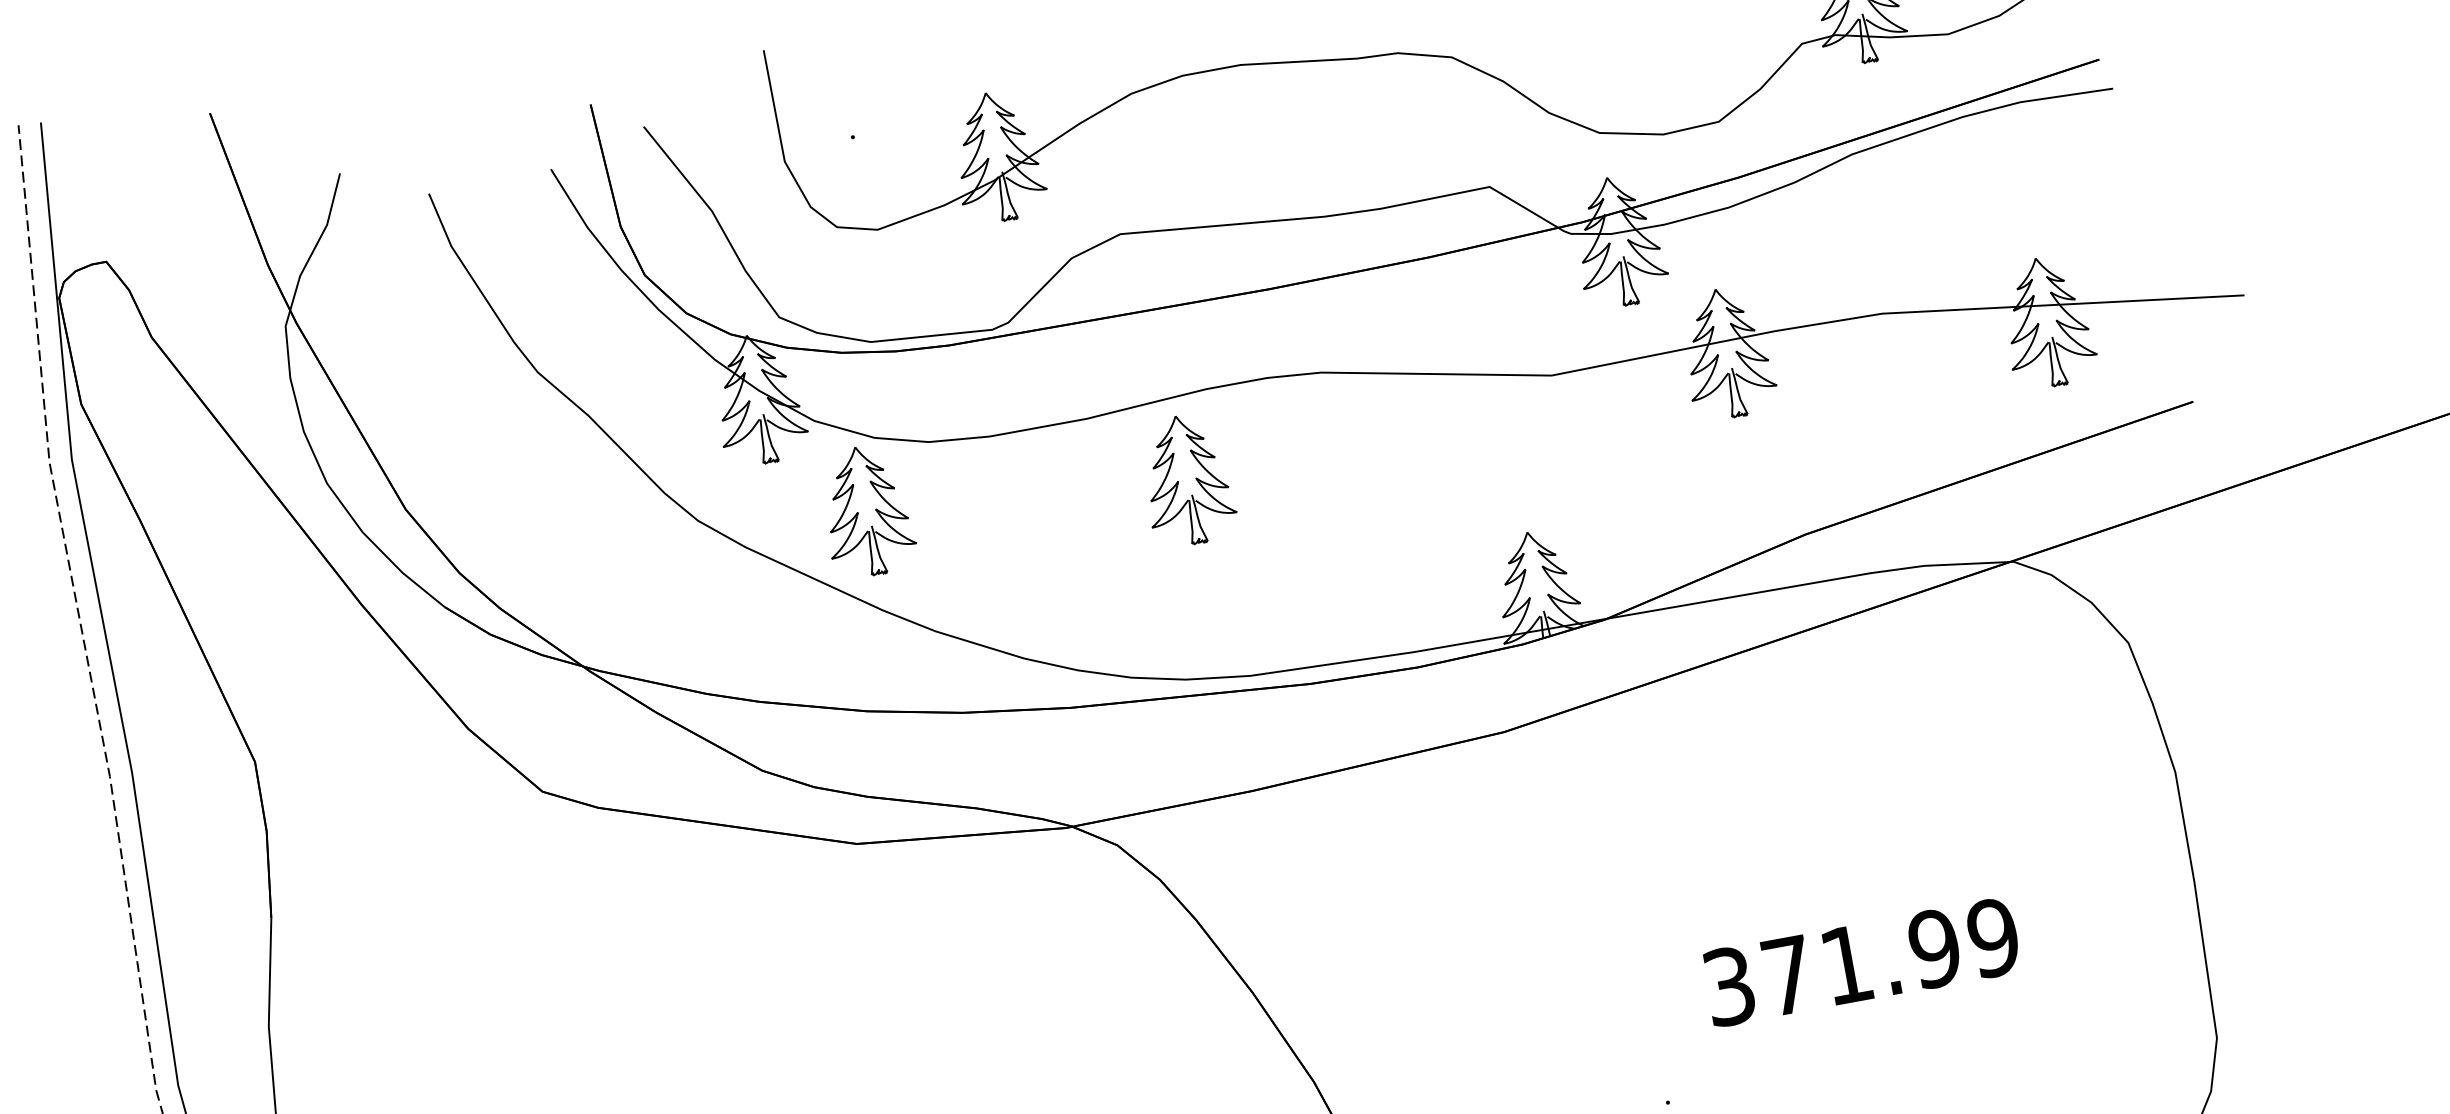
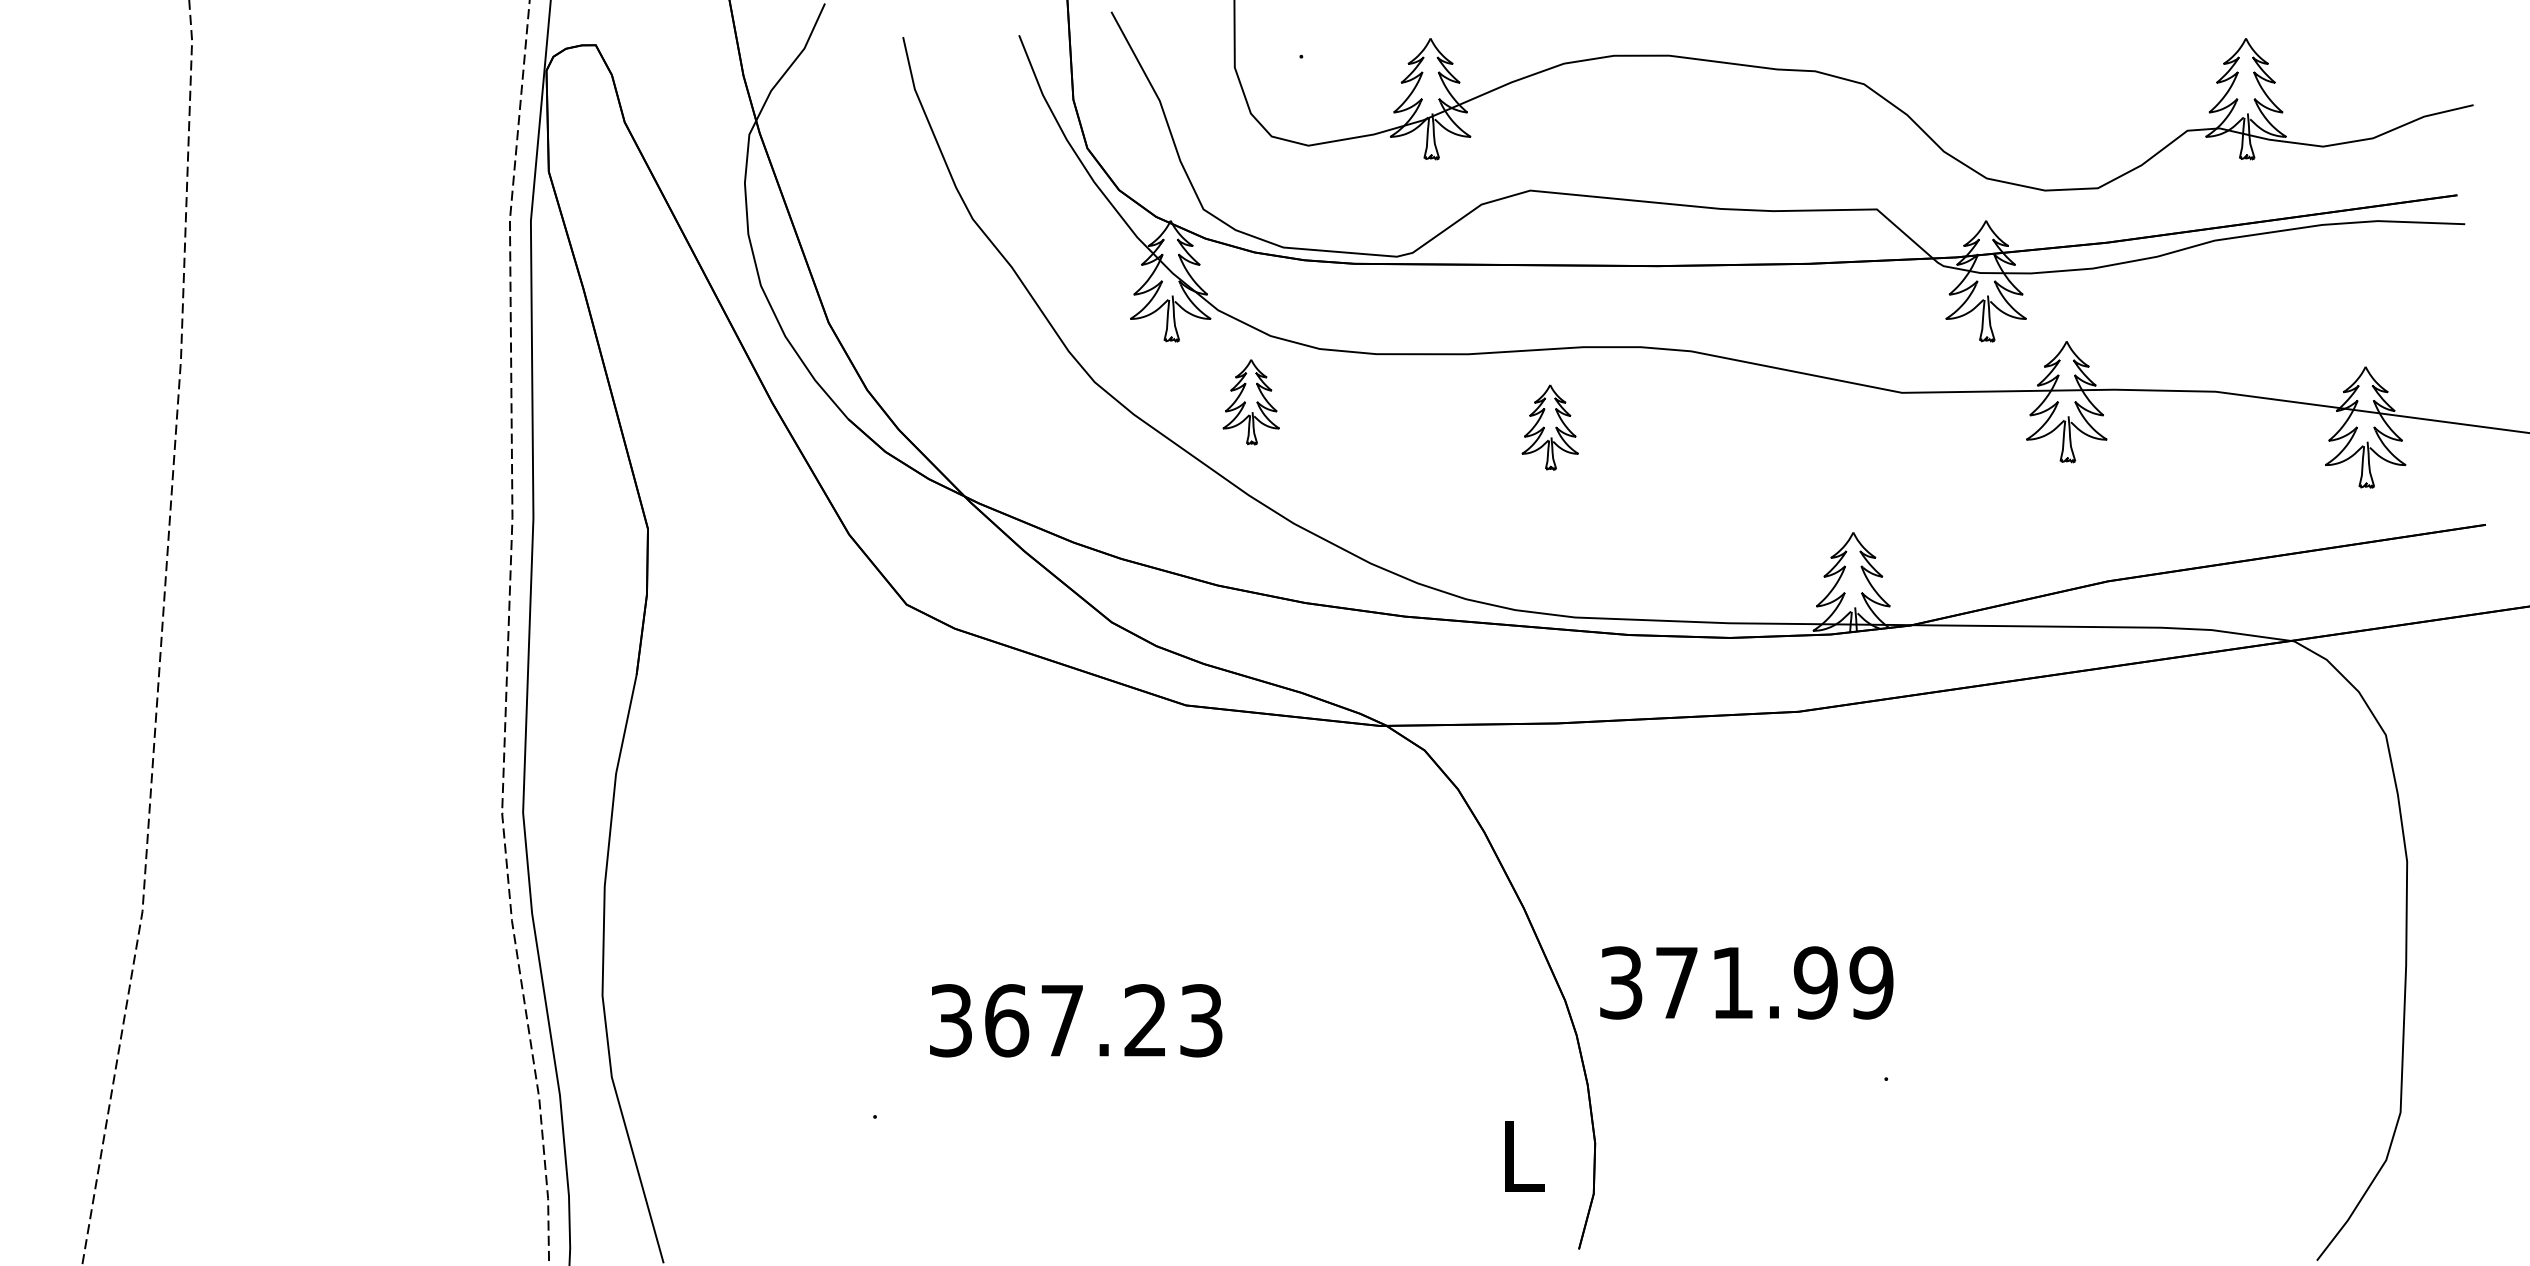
part: (1186, 480) -> (1549, 427), size x0.7
part: (866, 511) -> (1250, 402), size x0.7
text: (1861, 961) -> (1746, 982), moved

